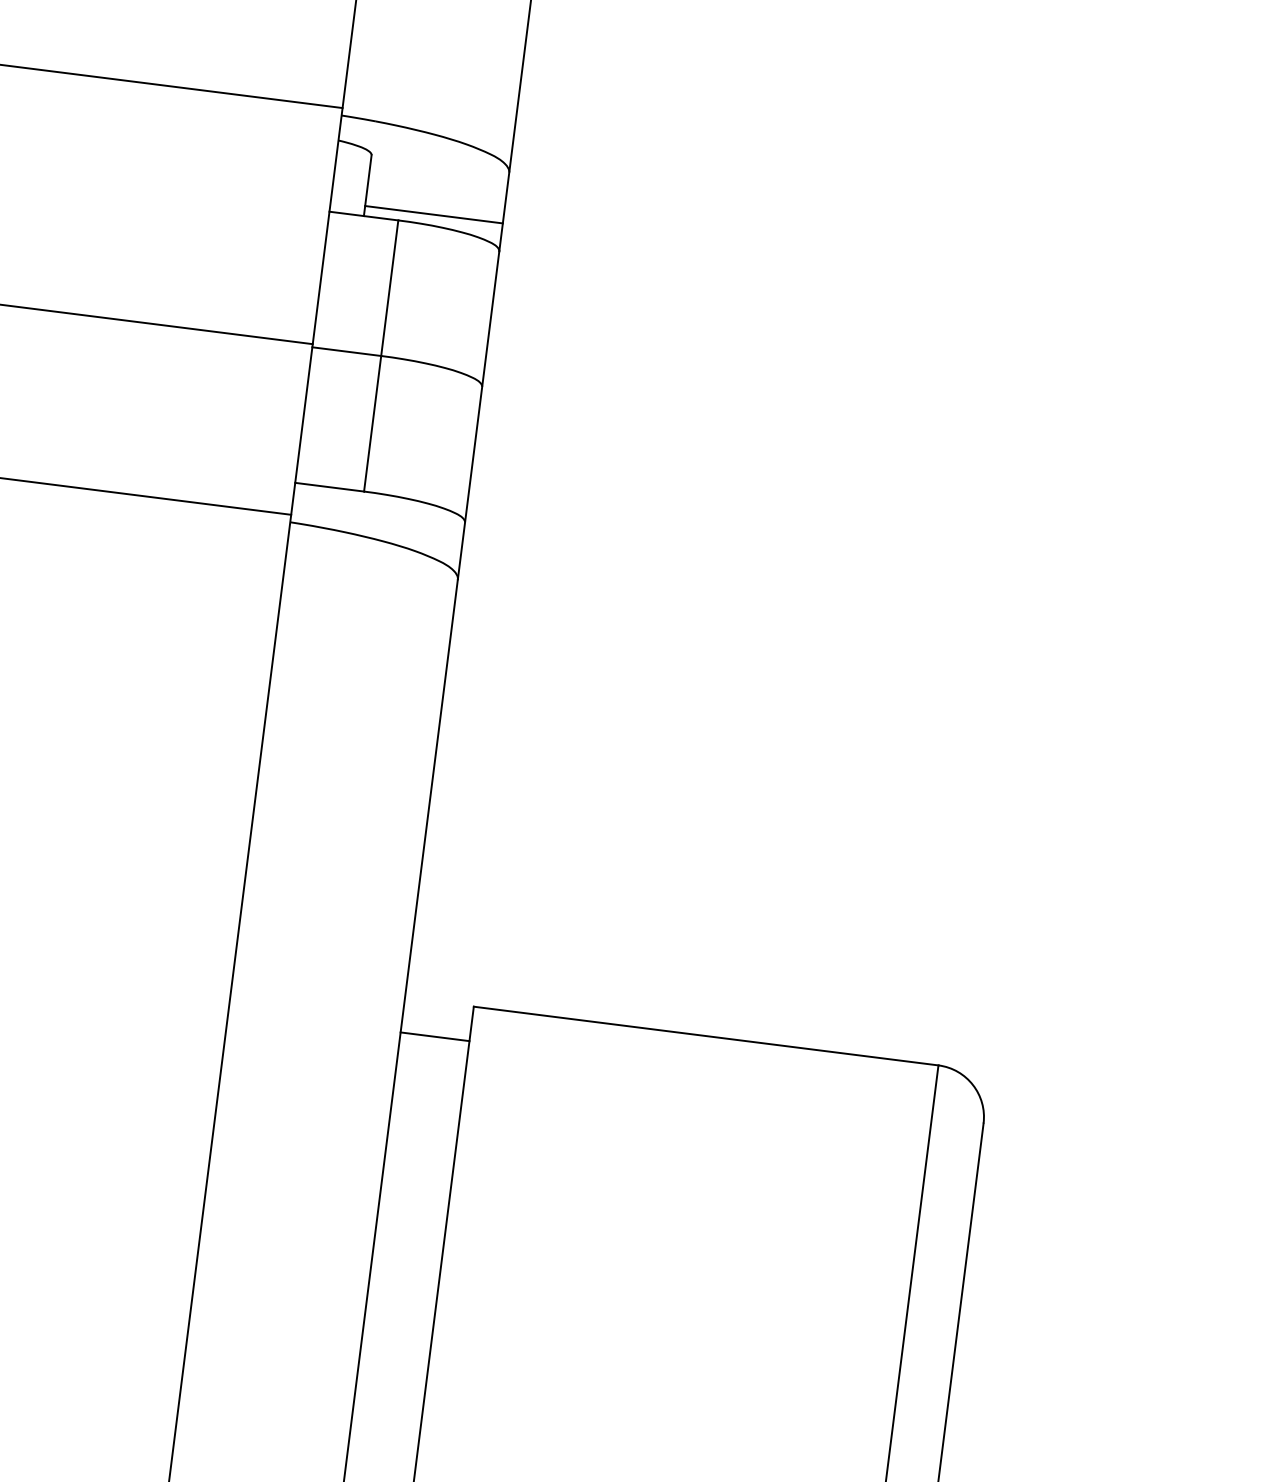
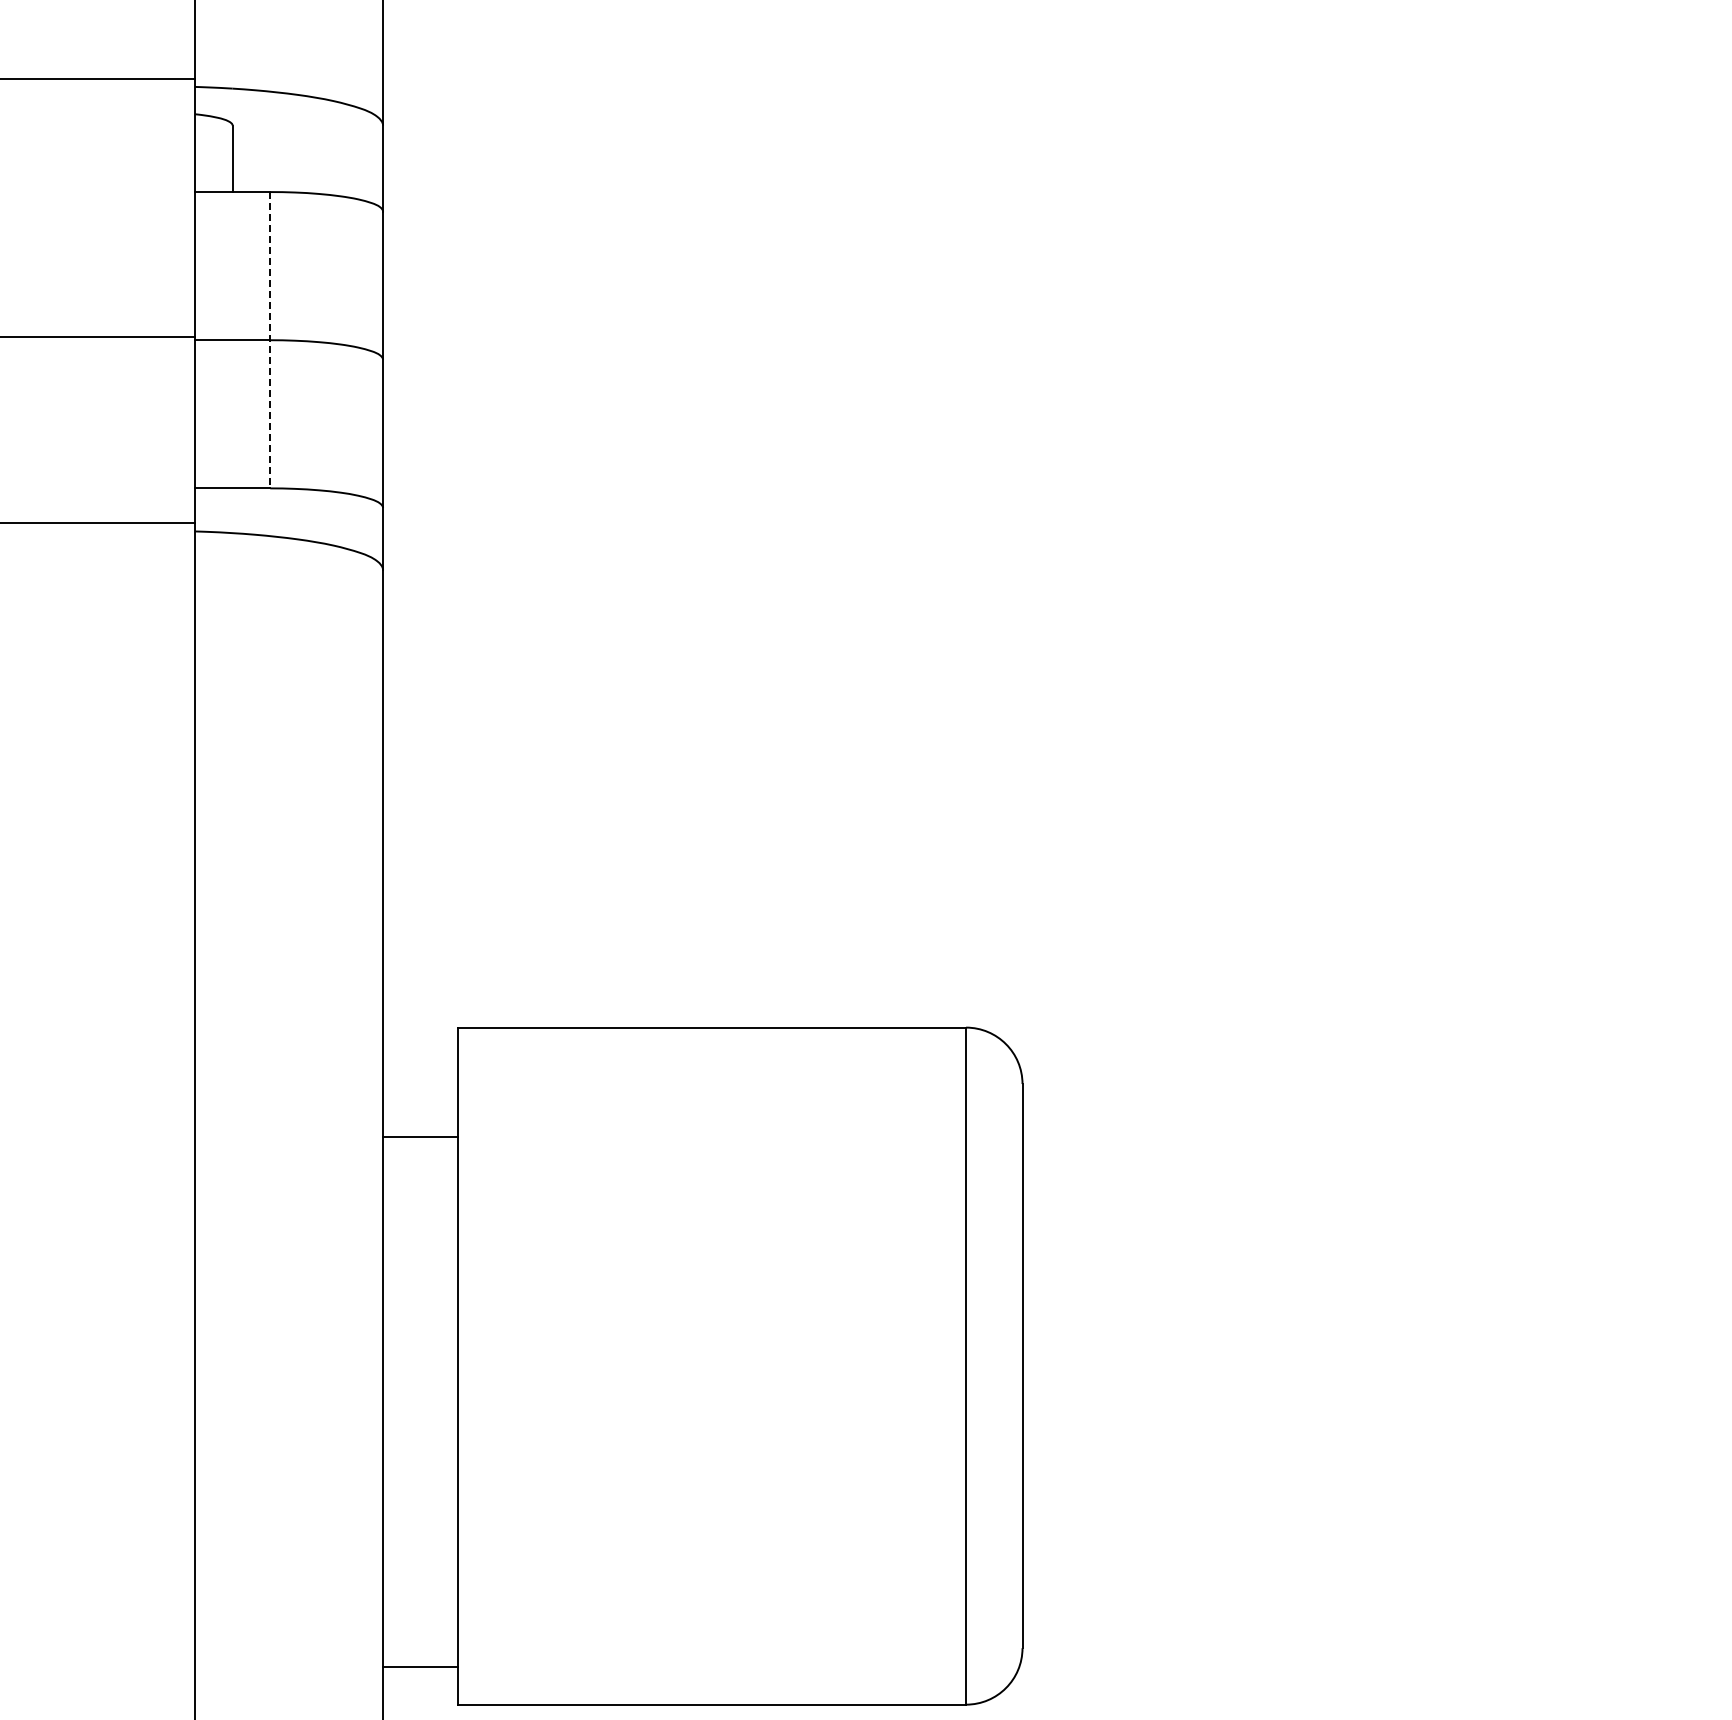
line: (433, 215) -> (307, 181), removed
line: (381, 356) -> (270, 340), solid -> dashed
line: (434, 1037) -> (420, 1137), moved

